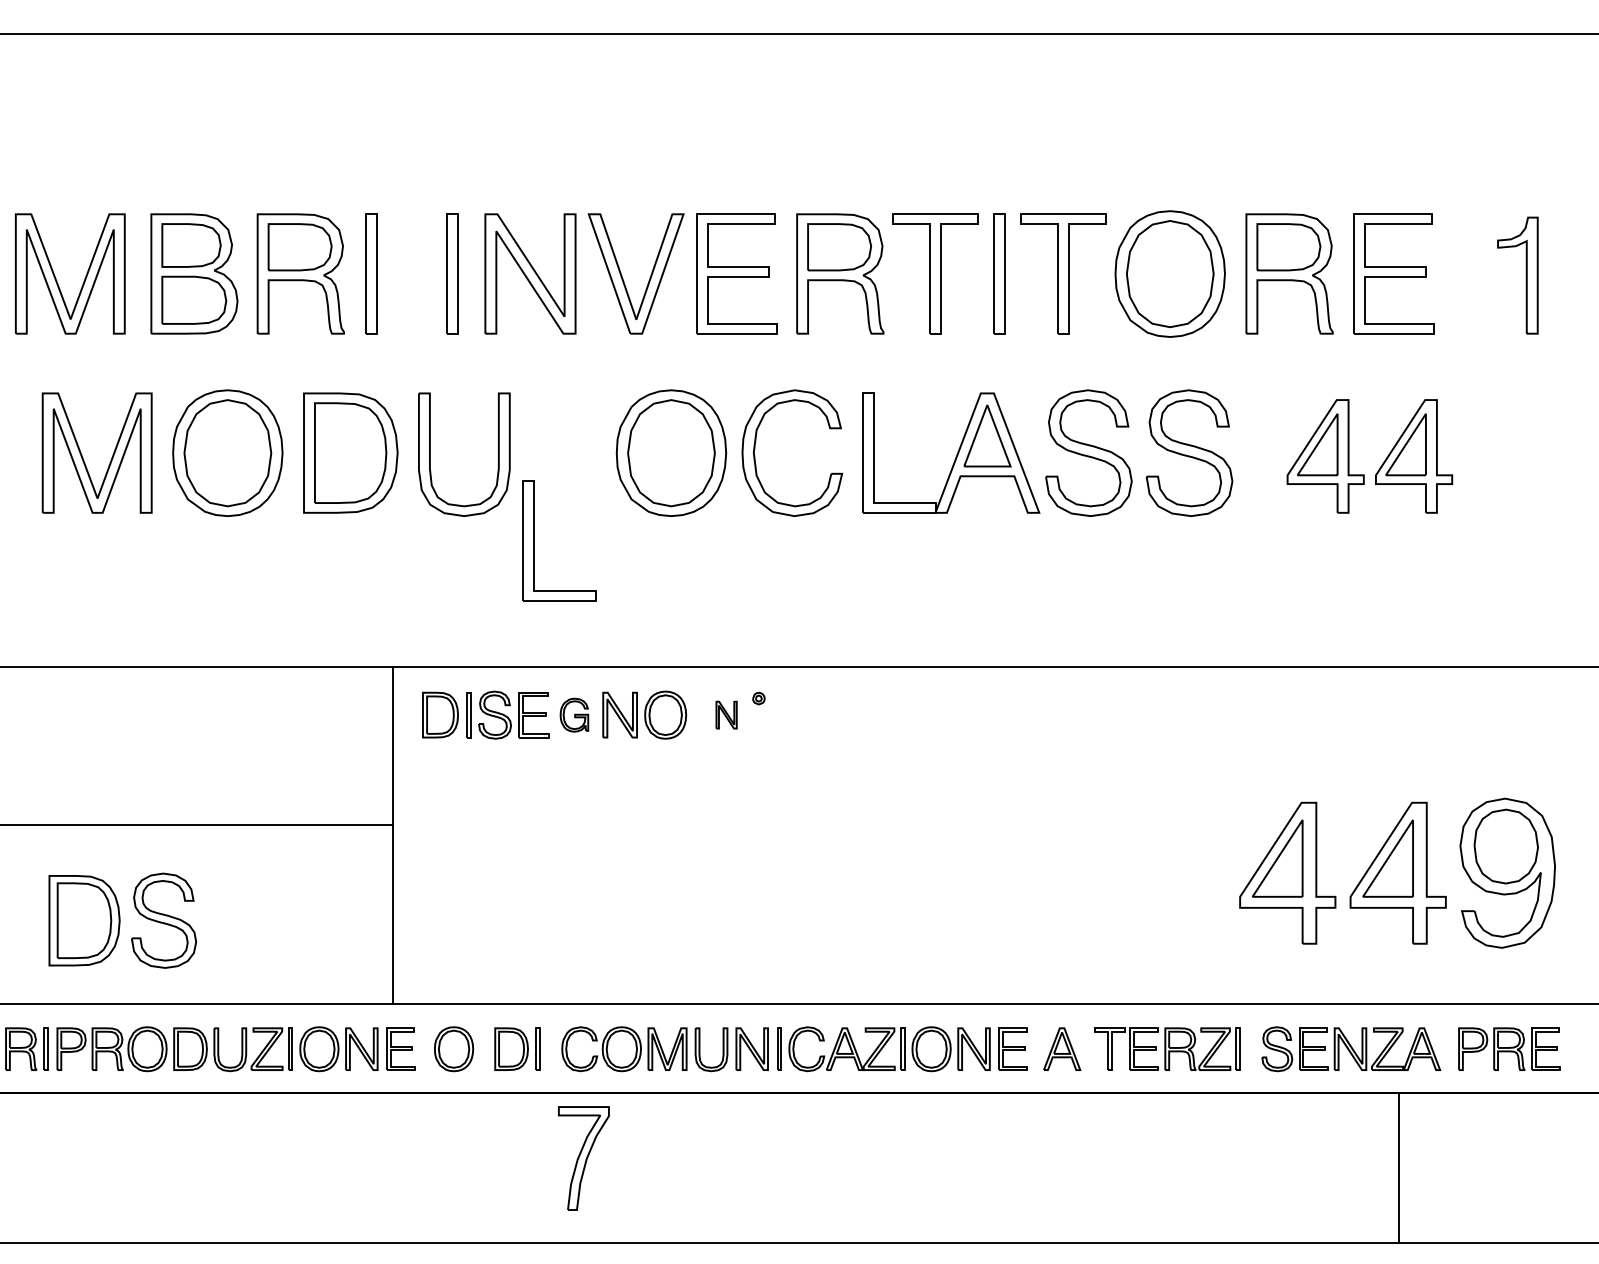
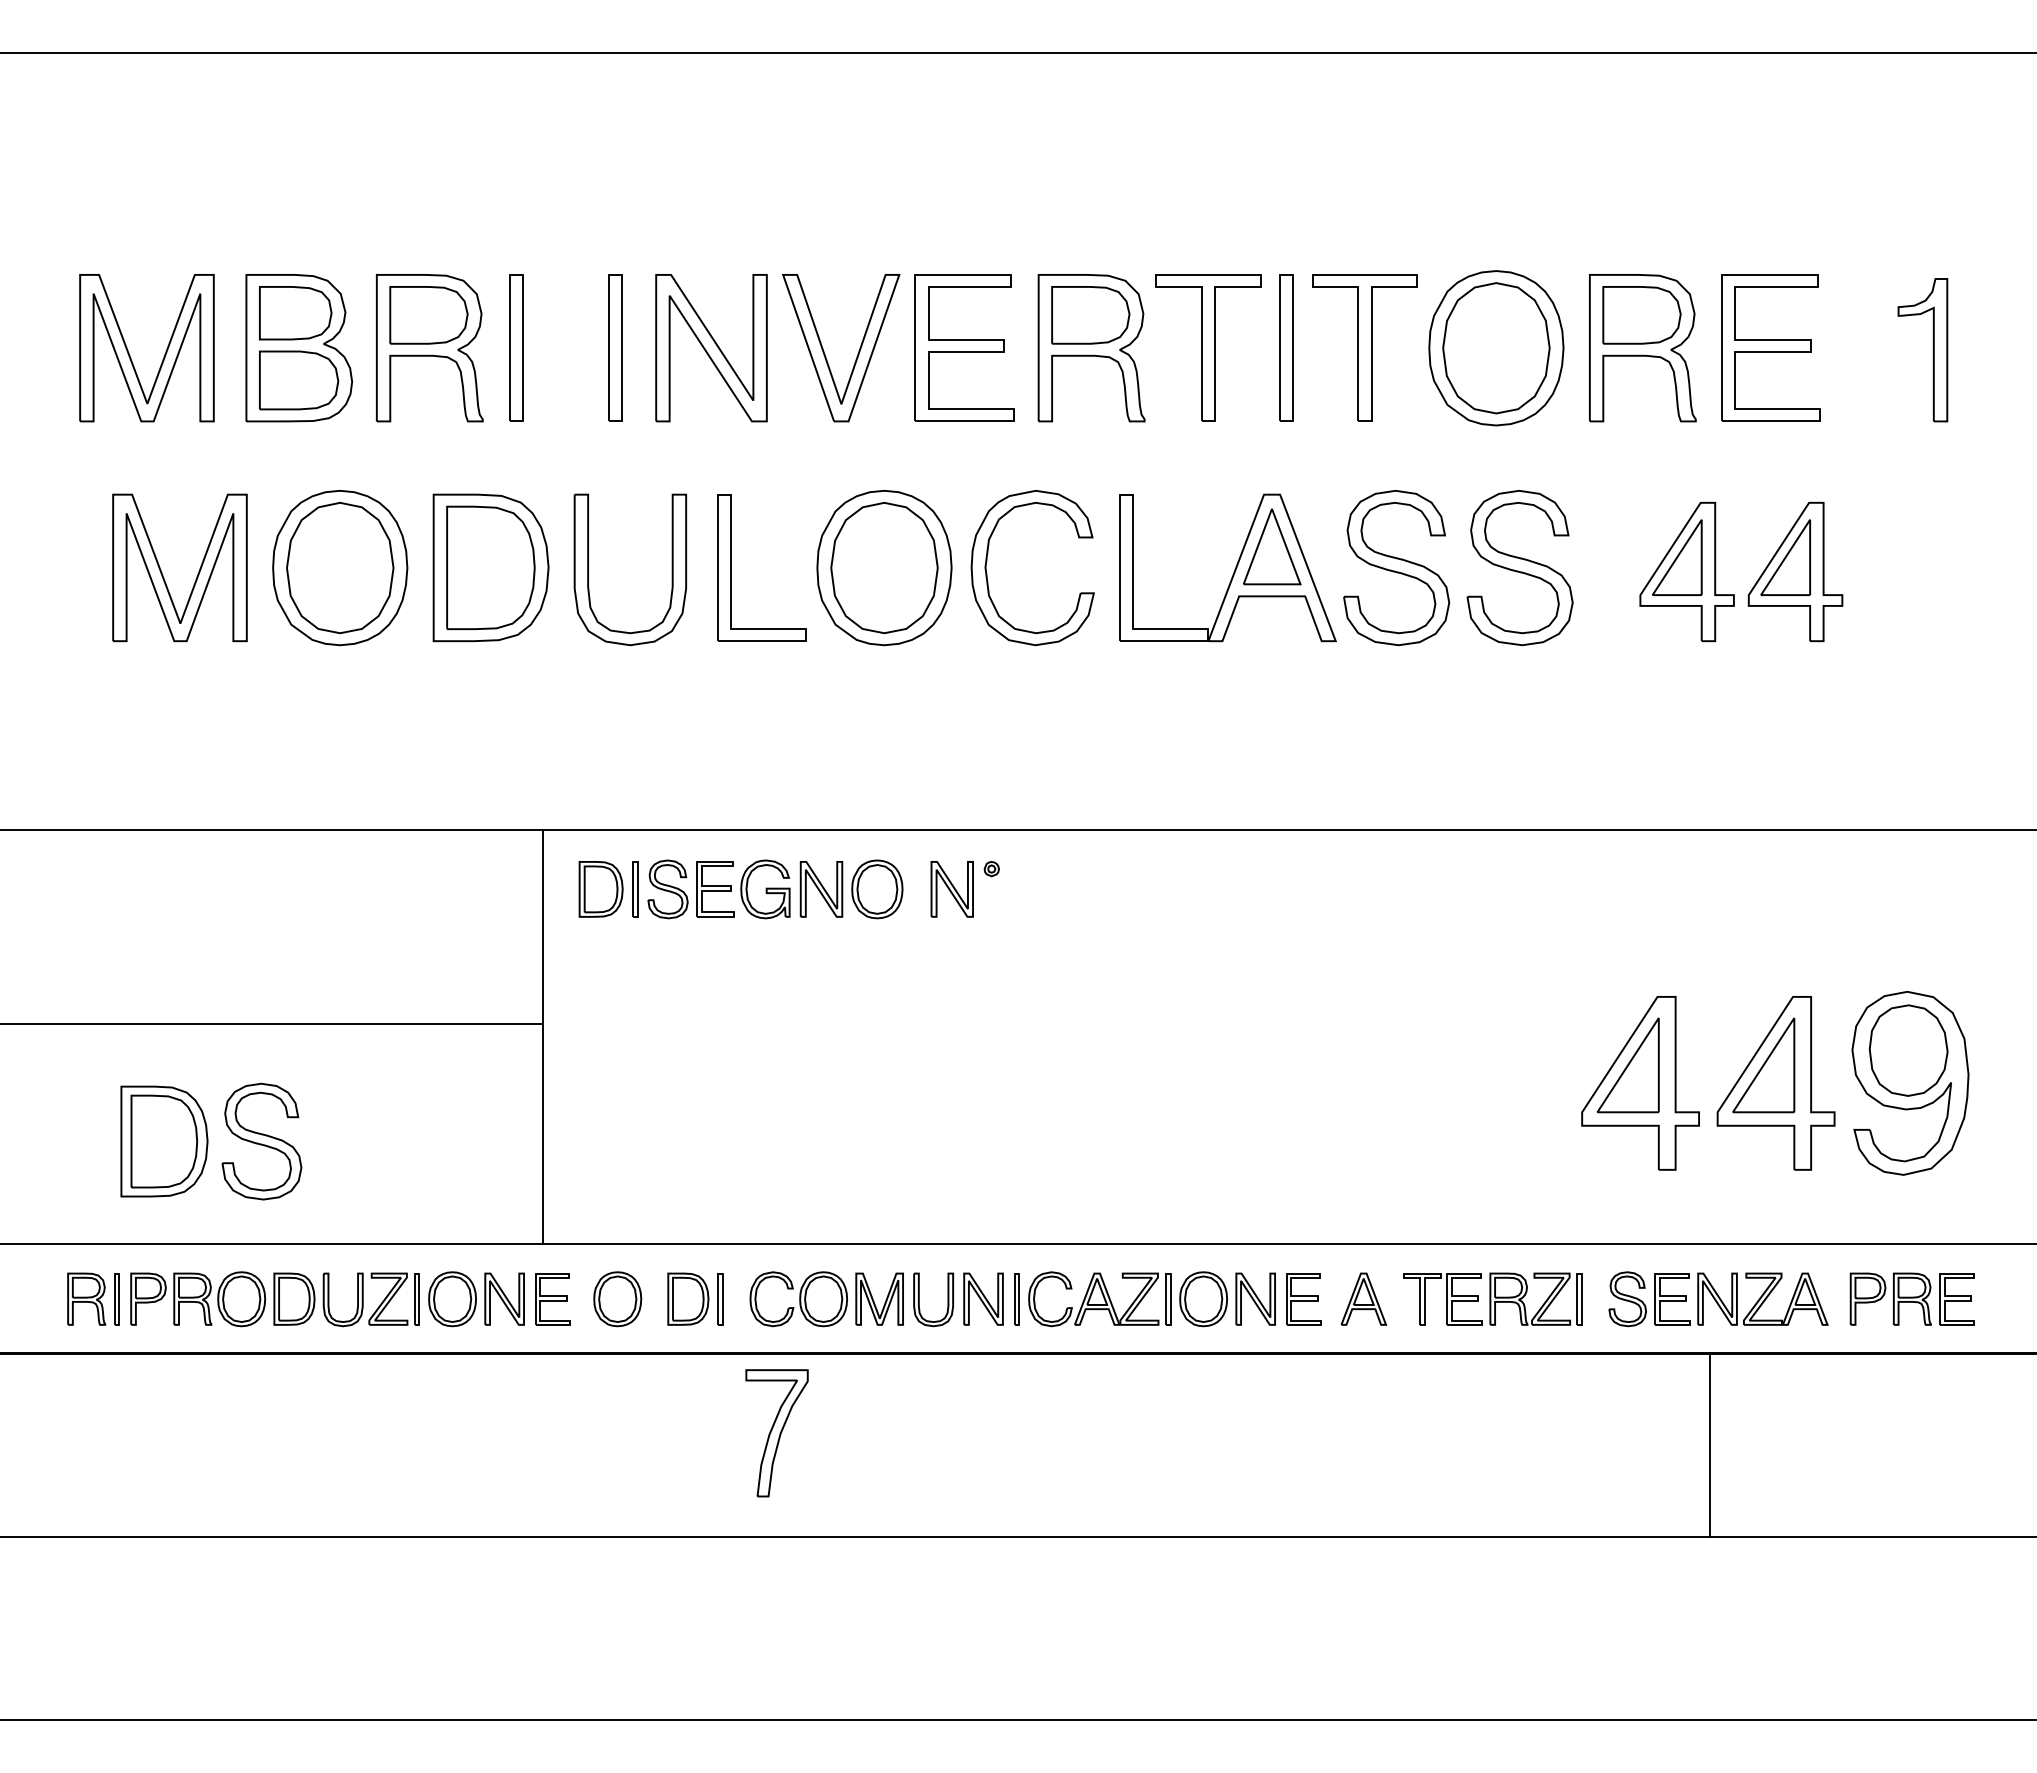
part: (534, 540) -> (731, 567), moved
part: (574, 715) -> (765, 889), size x1.43
part: (726, 715) -> (951, 889), size x1.67
line: (1398, 1167) -> (1710, 1444), moved

